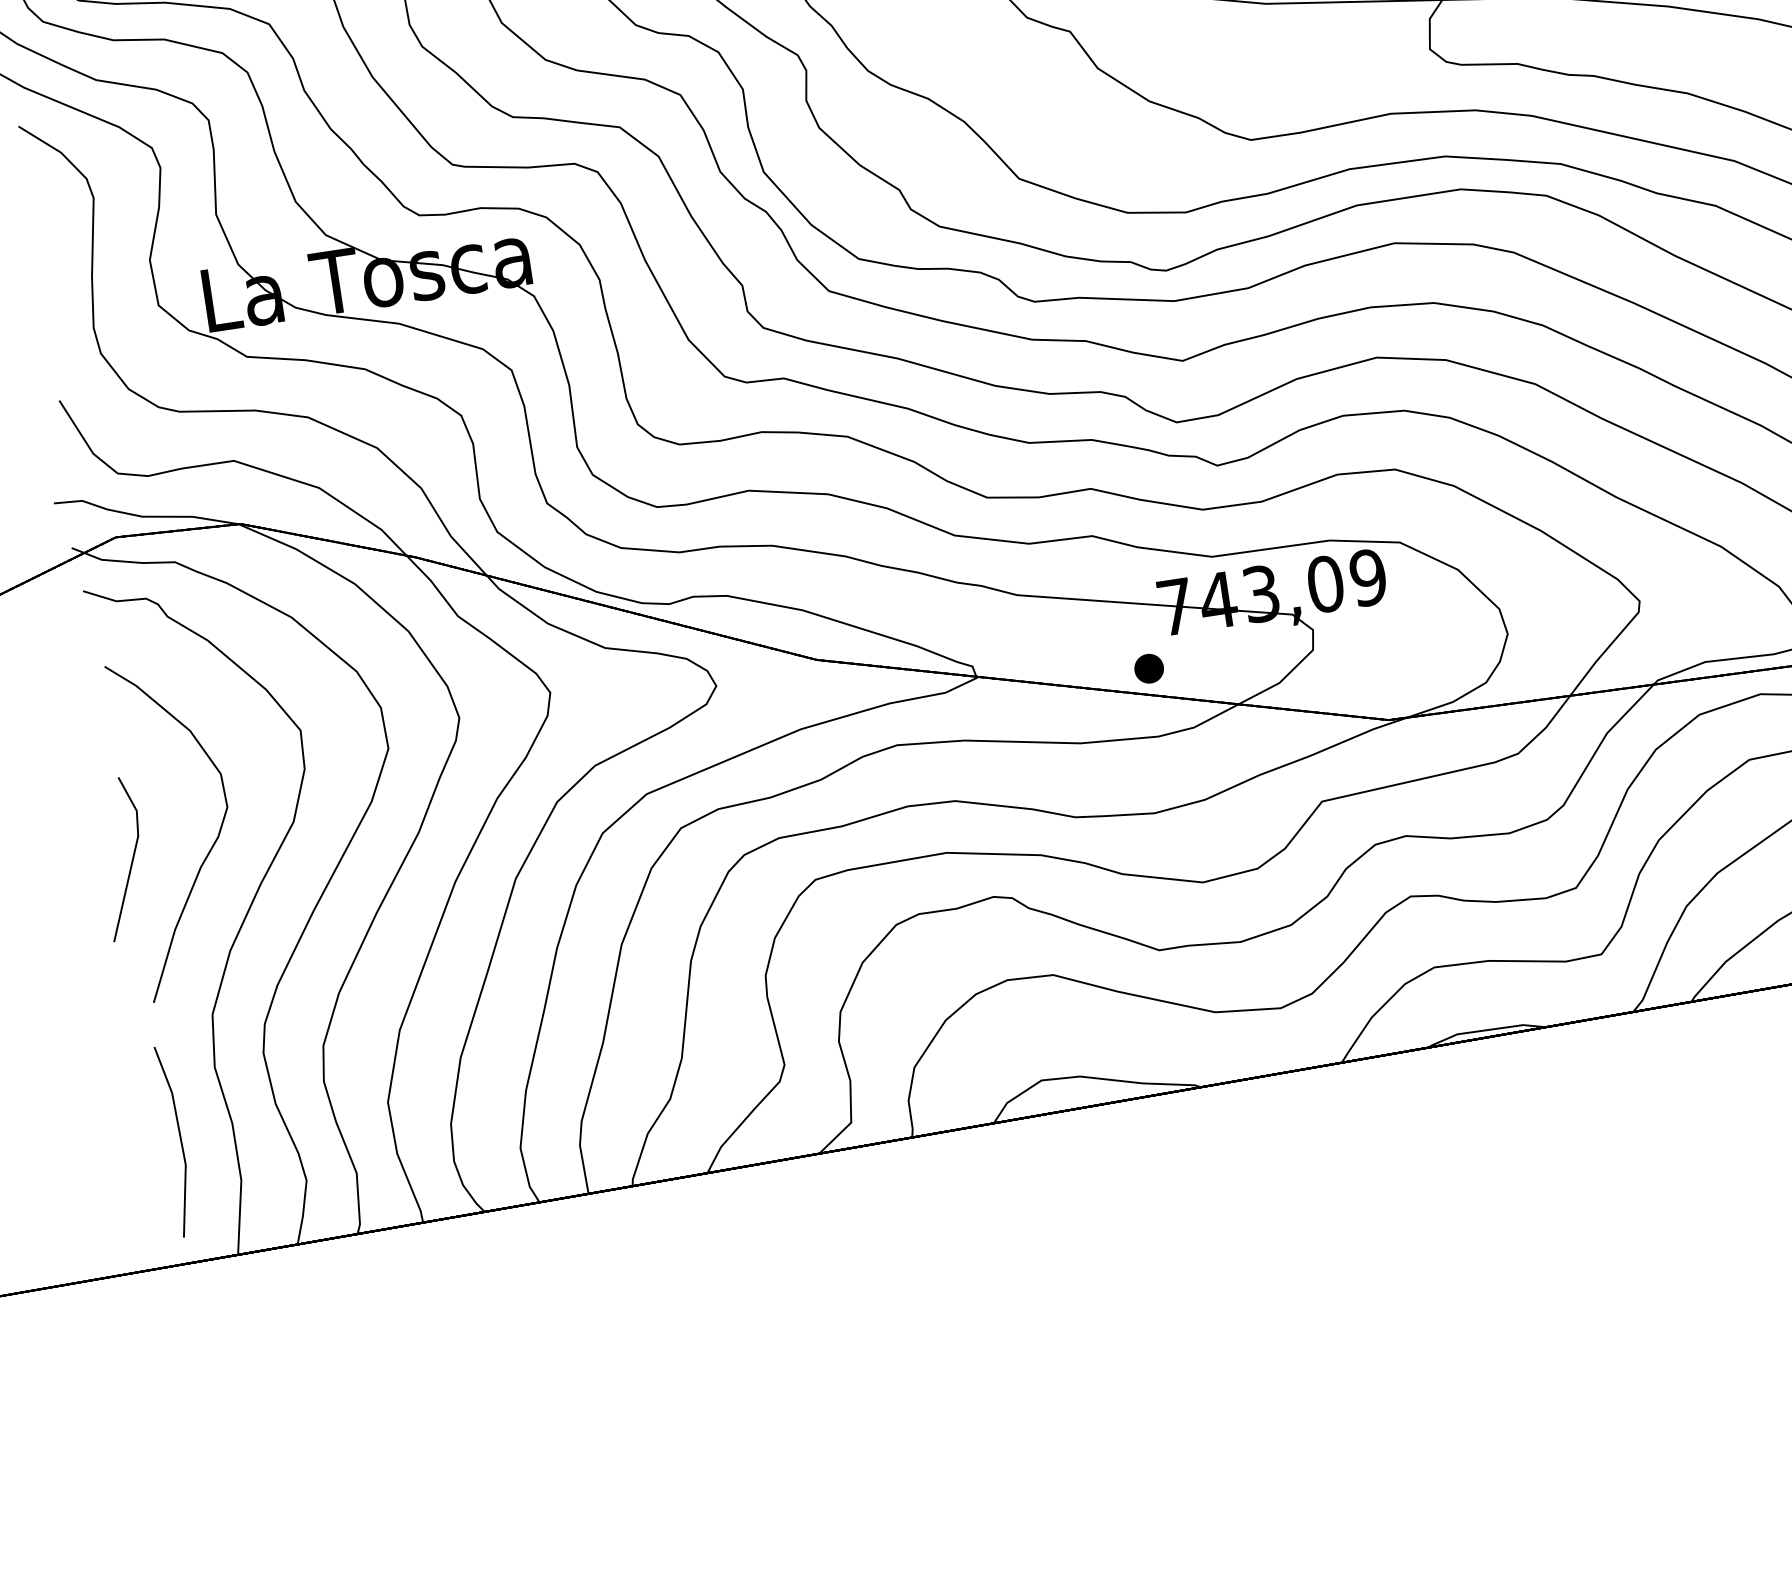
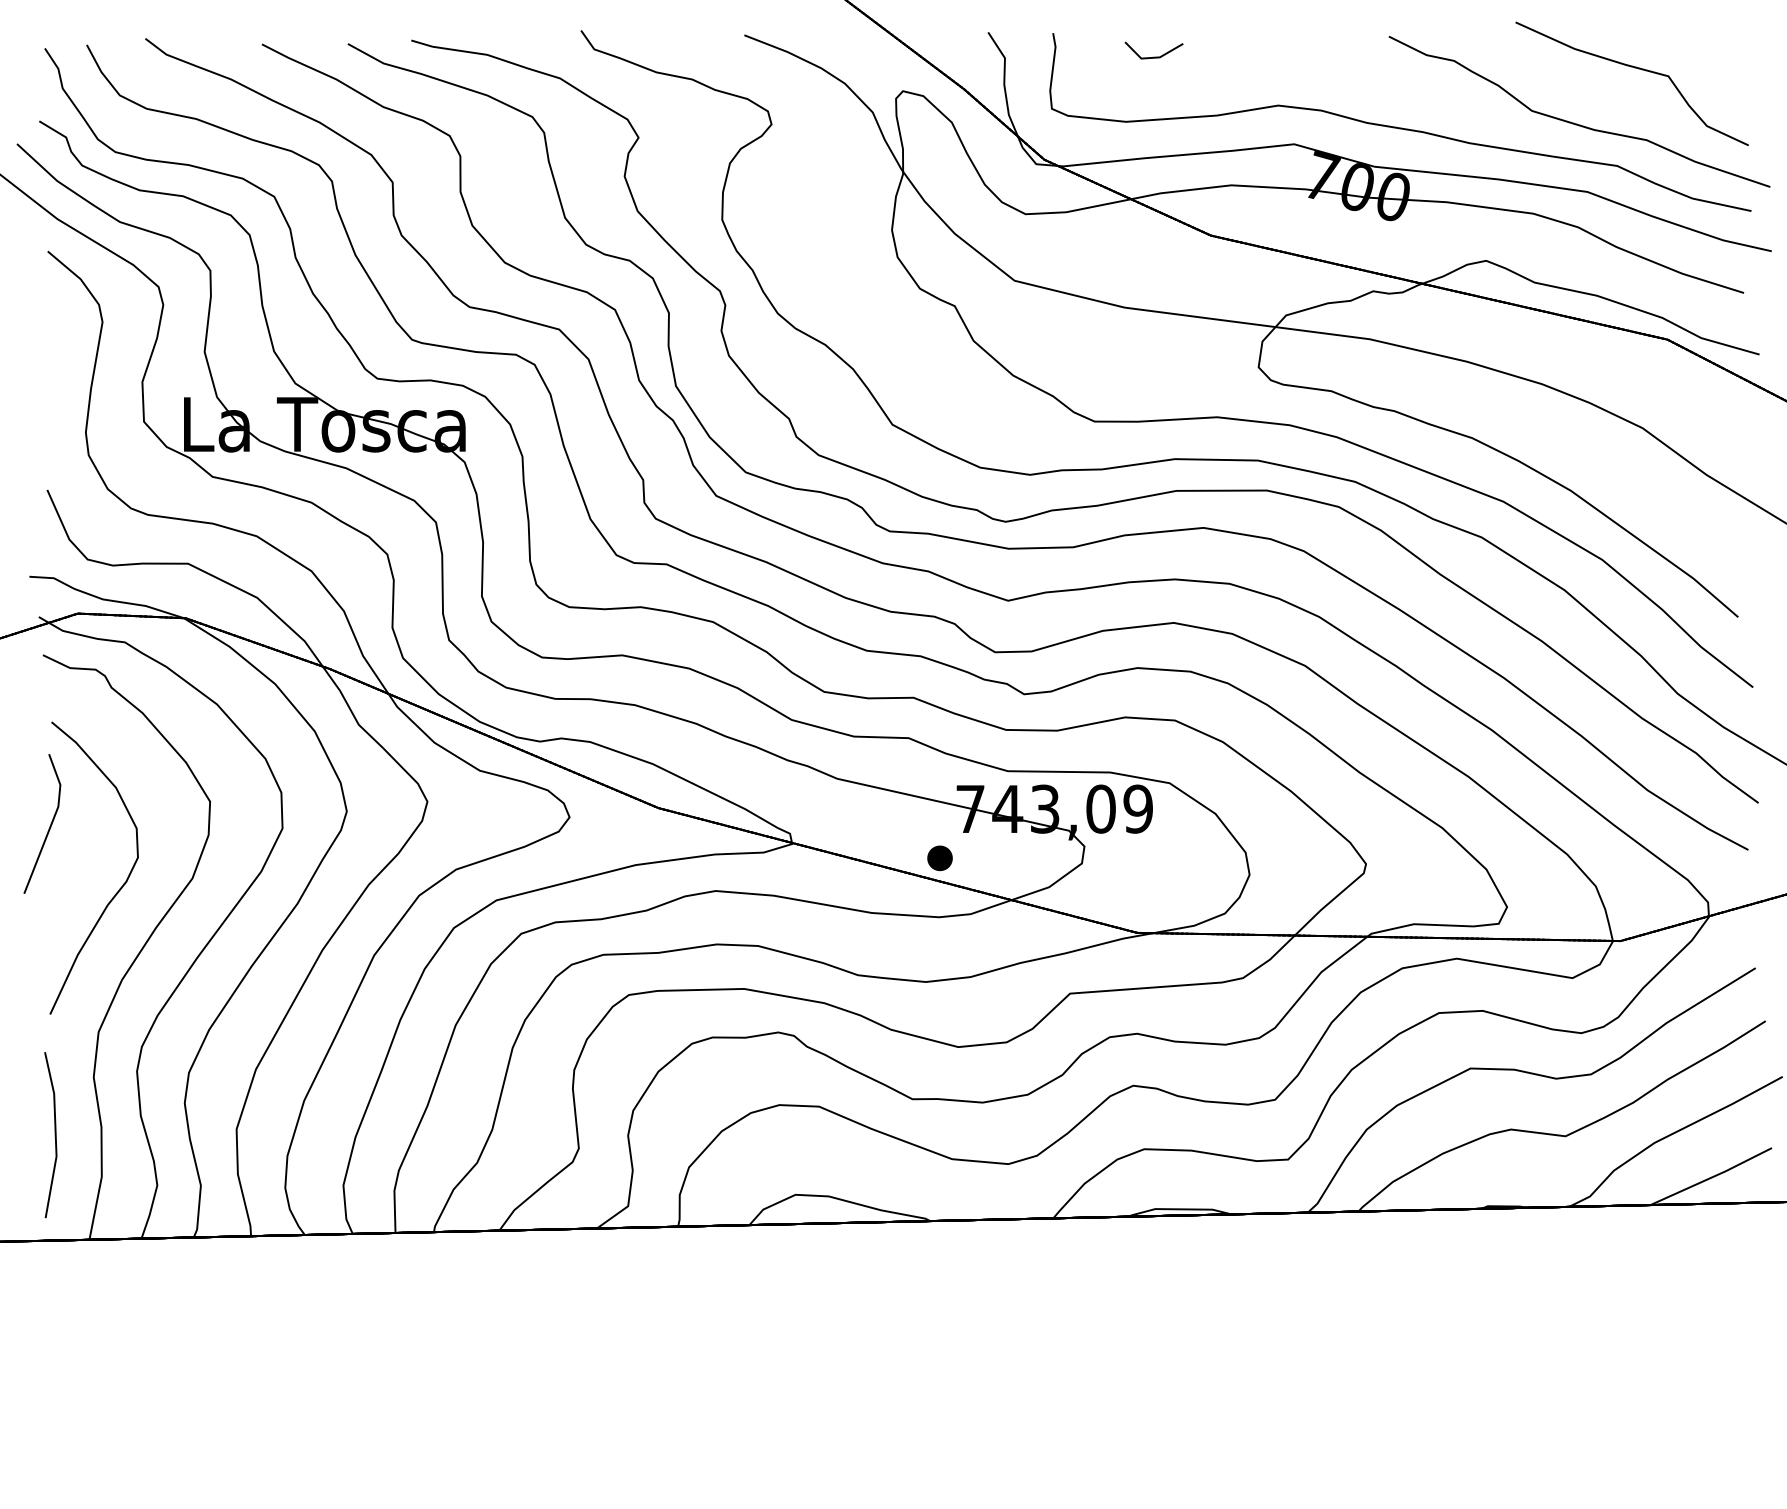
part: (131, 860) -> (49, 826), moved

